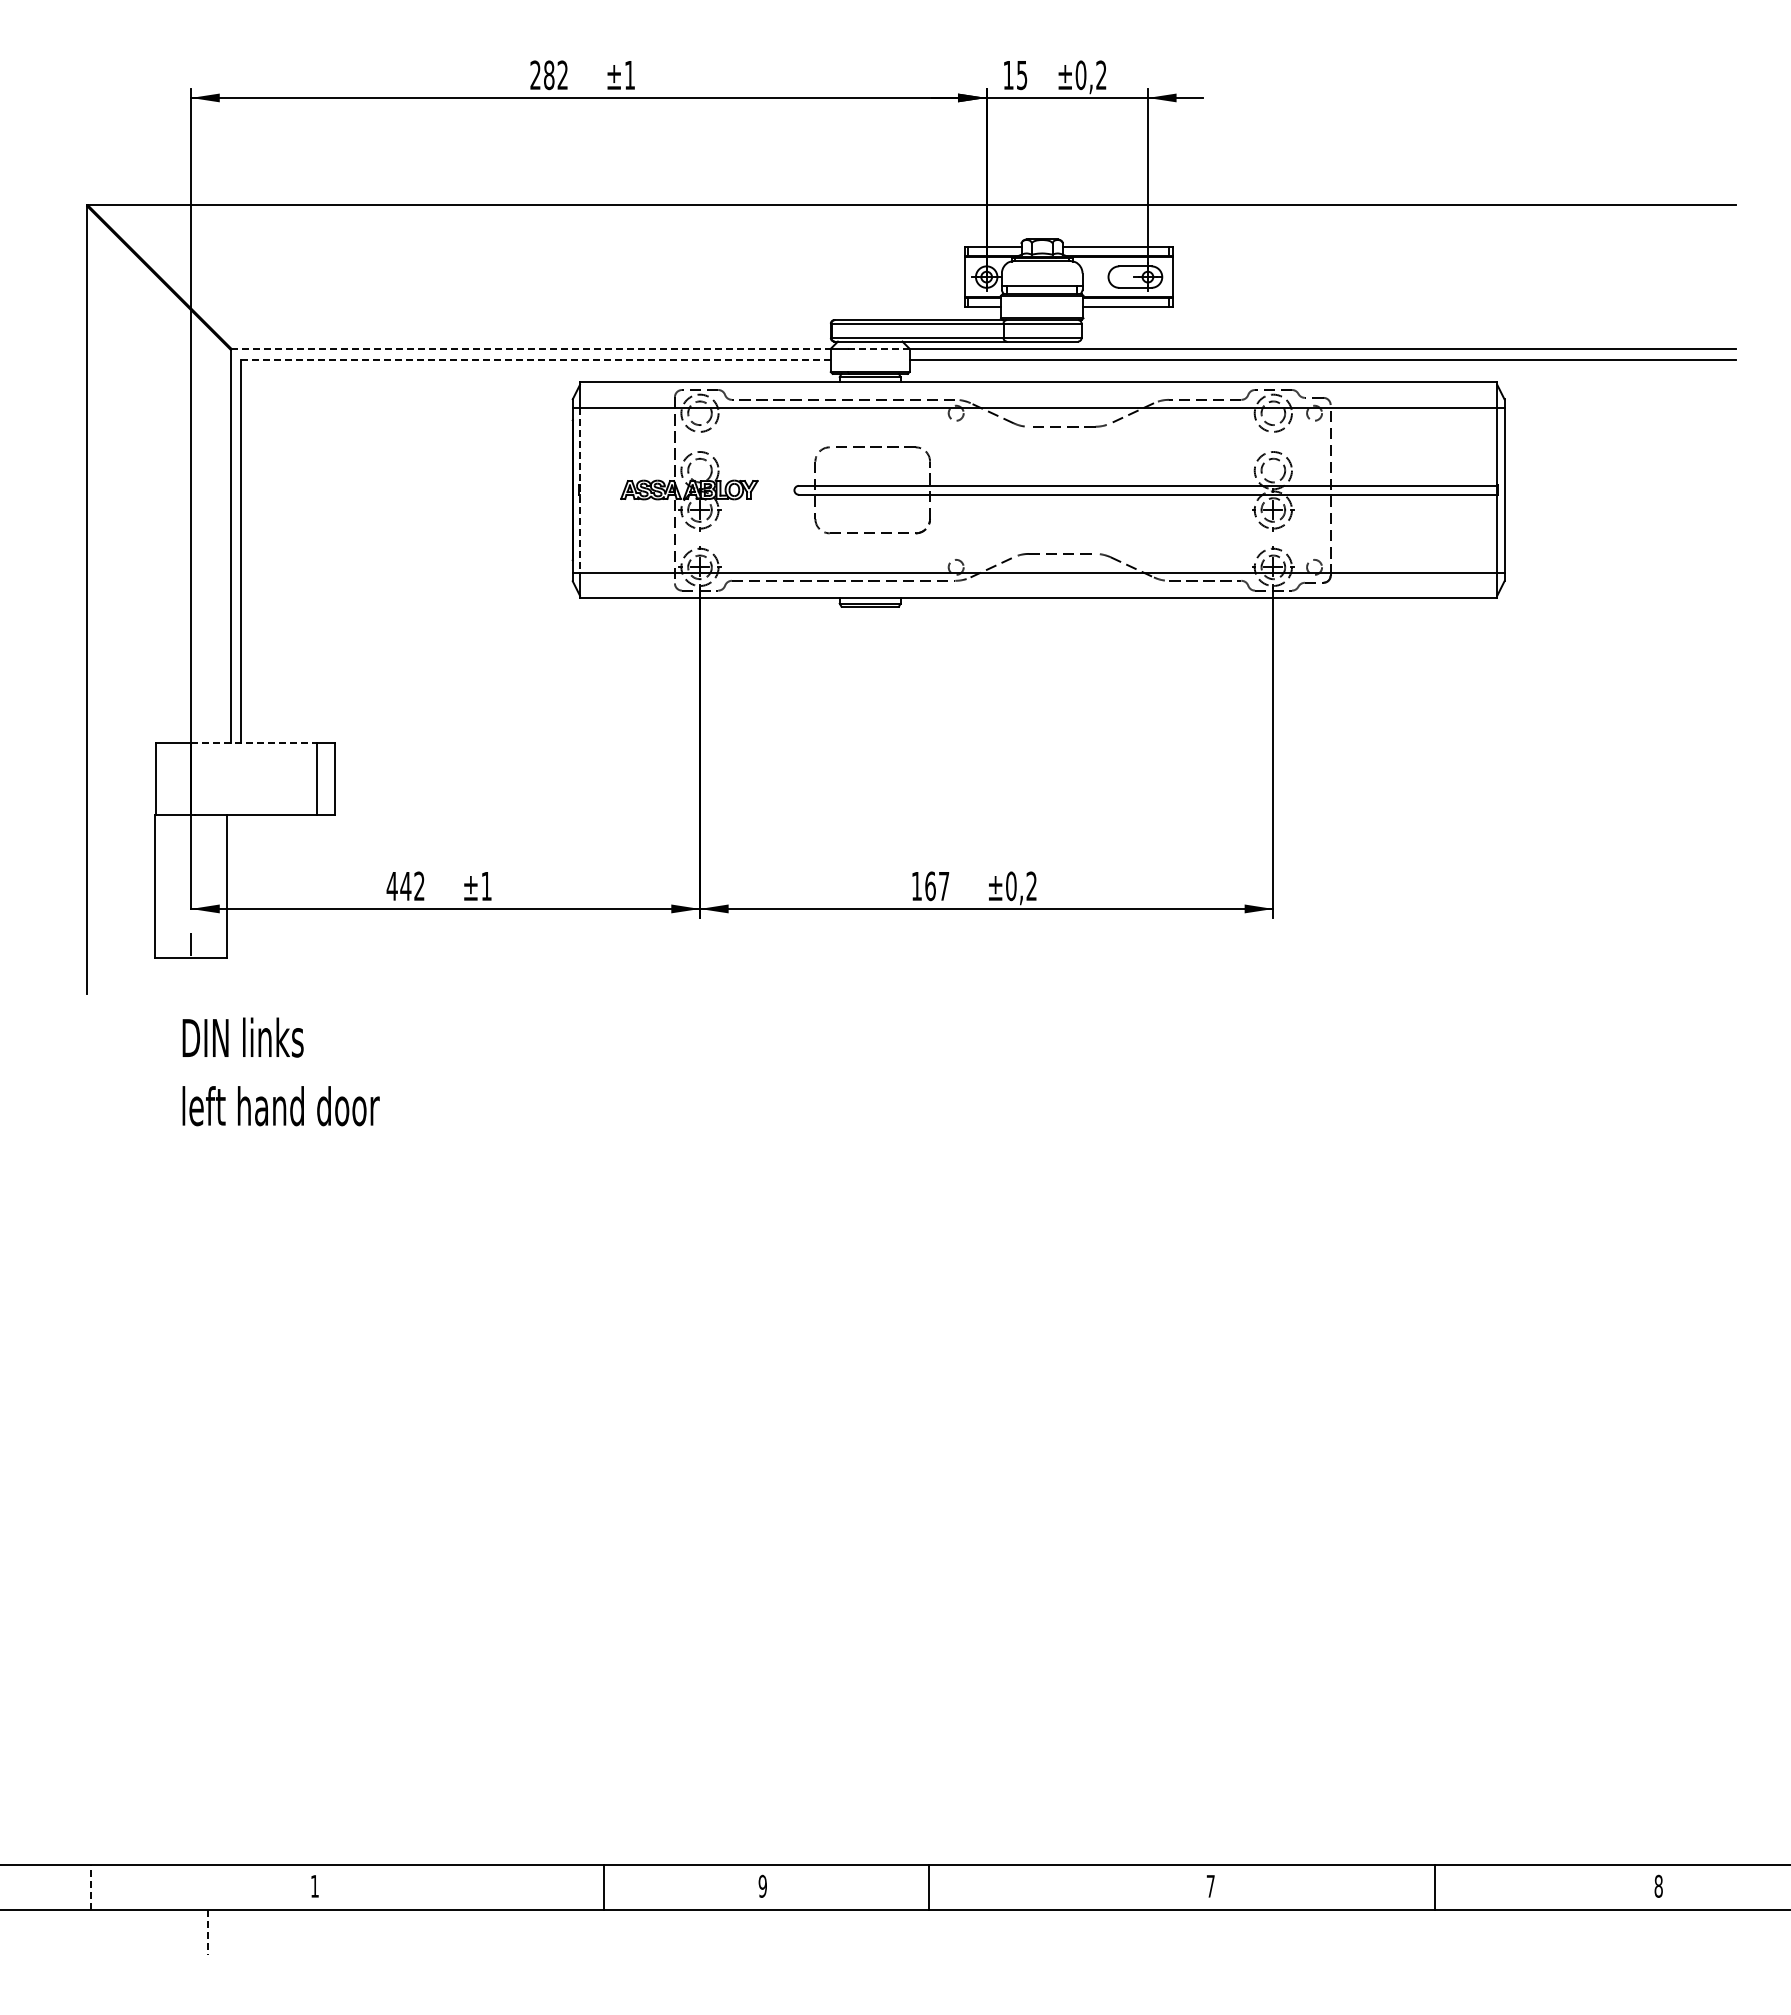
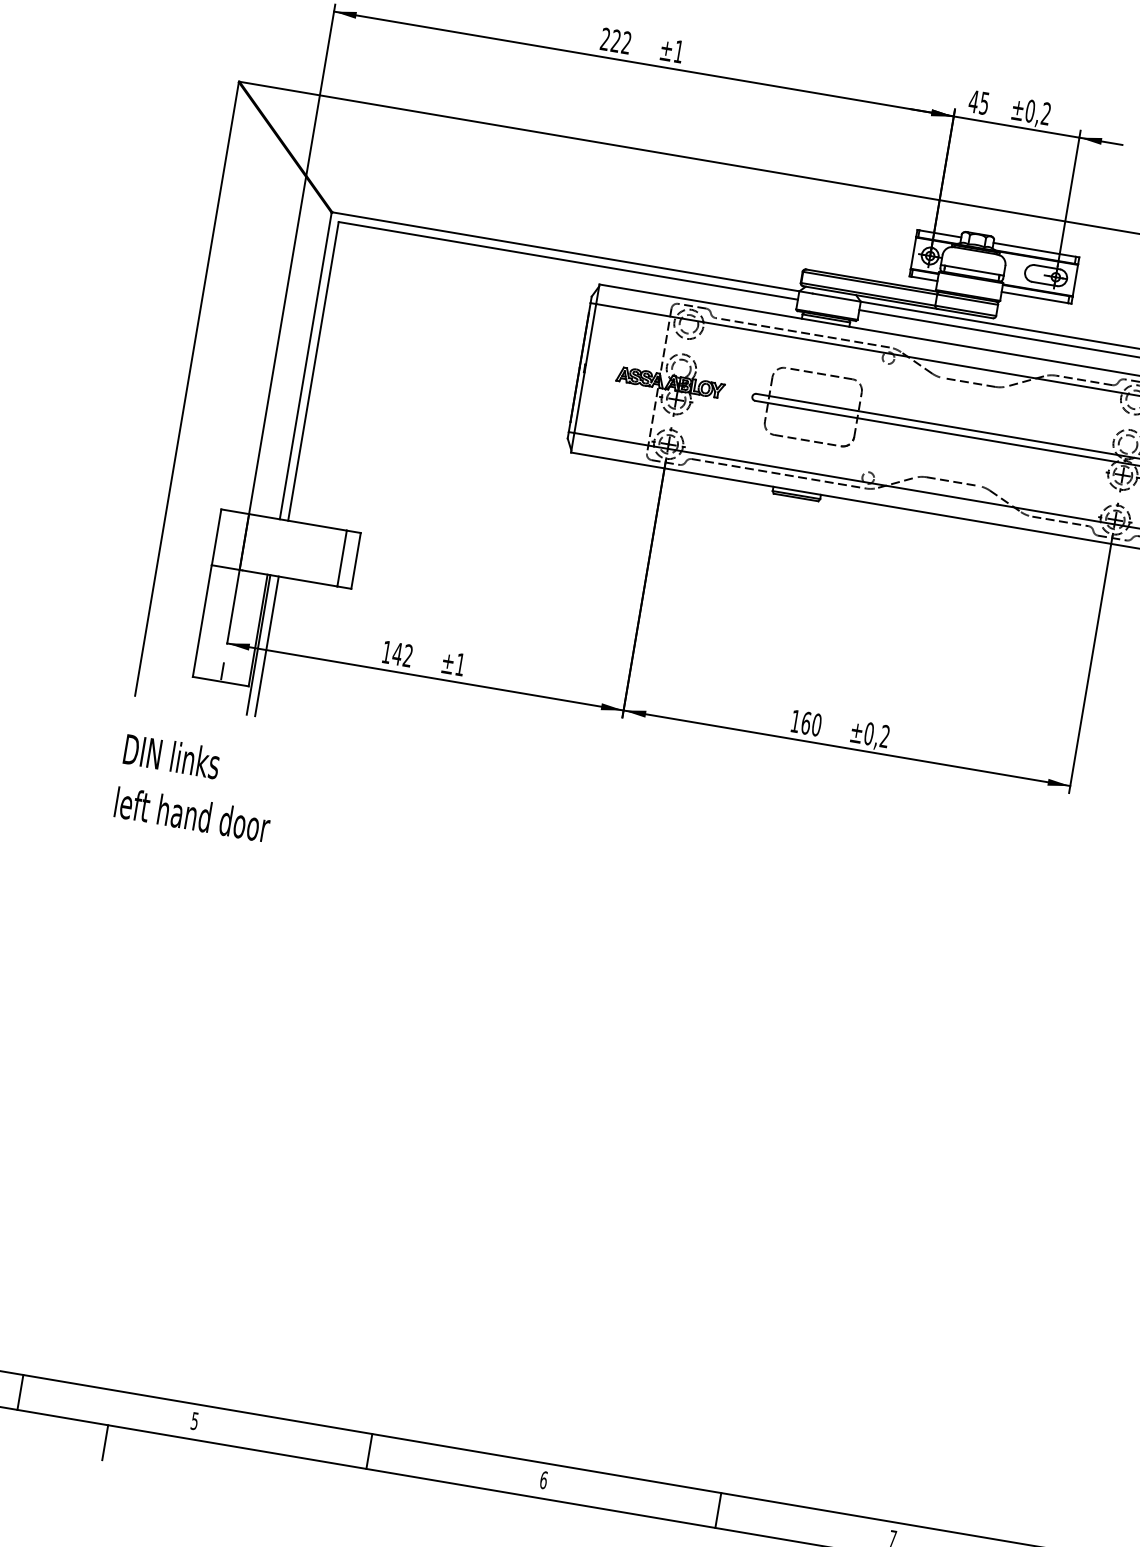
text: (549, 75) -> (616, 41), 282 -> 222
text: (1008, 75) -> (973, 101), 15 -> 45
line: (531, 348) -> (566, 251), dashed -> solid
line: (878, 348) -> (836, 297), dashed -> solid
line: (536, 359) -> (568, 260), dashed -> solid
line: (579, 490) -> (584, 368), dashed -> solid
line: (253, 742) -> (297, 521), dashed -> solid
text: (391, 886) -> (386, 652), 442 -> 142
text: (943, 886) -> (816, 725), 167 -> 160
line: (230, 903) -> (258, 644), added
line: (241, 903) -> (267, 645), added
text: (280, 1071) -> (196, 787), moved
text: (762, 1885) -> (543, 1479), 9 -> 6
line: (91, 1886) -> (20, 1391), dashed -> solid
text: (314, 1886) -> (194, 1421), 1 -> 5
line: (604, 1886) -> (369, 1450), moved
line: (929, 1886) -> (718, 1509), moved
line: (207, 1932) -> (105, 1442), dashed -> solid

